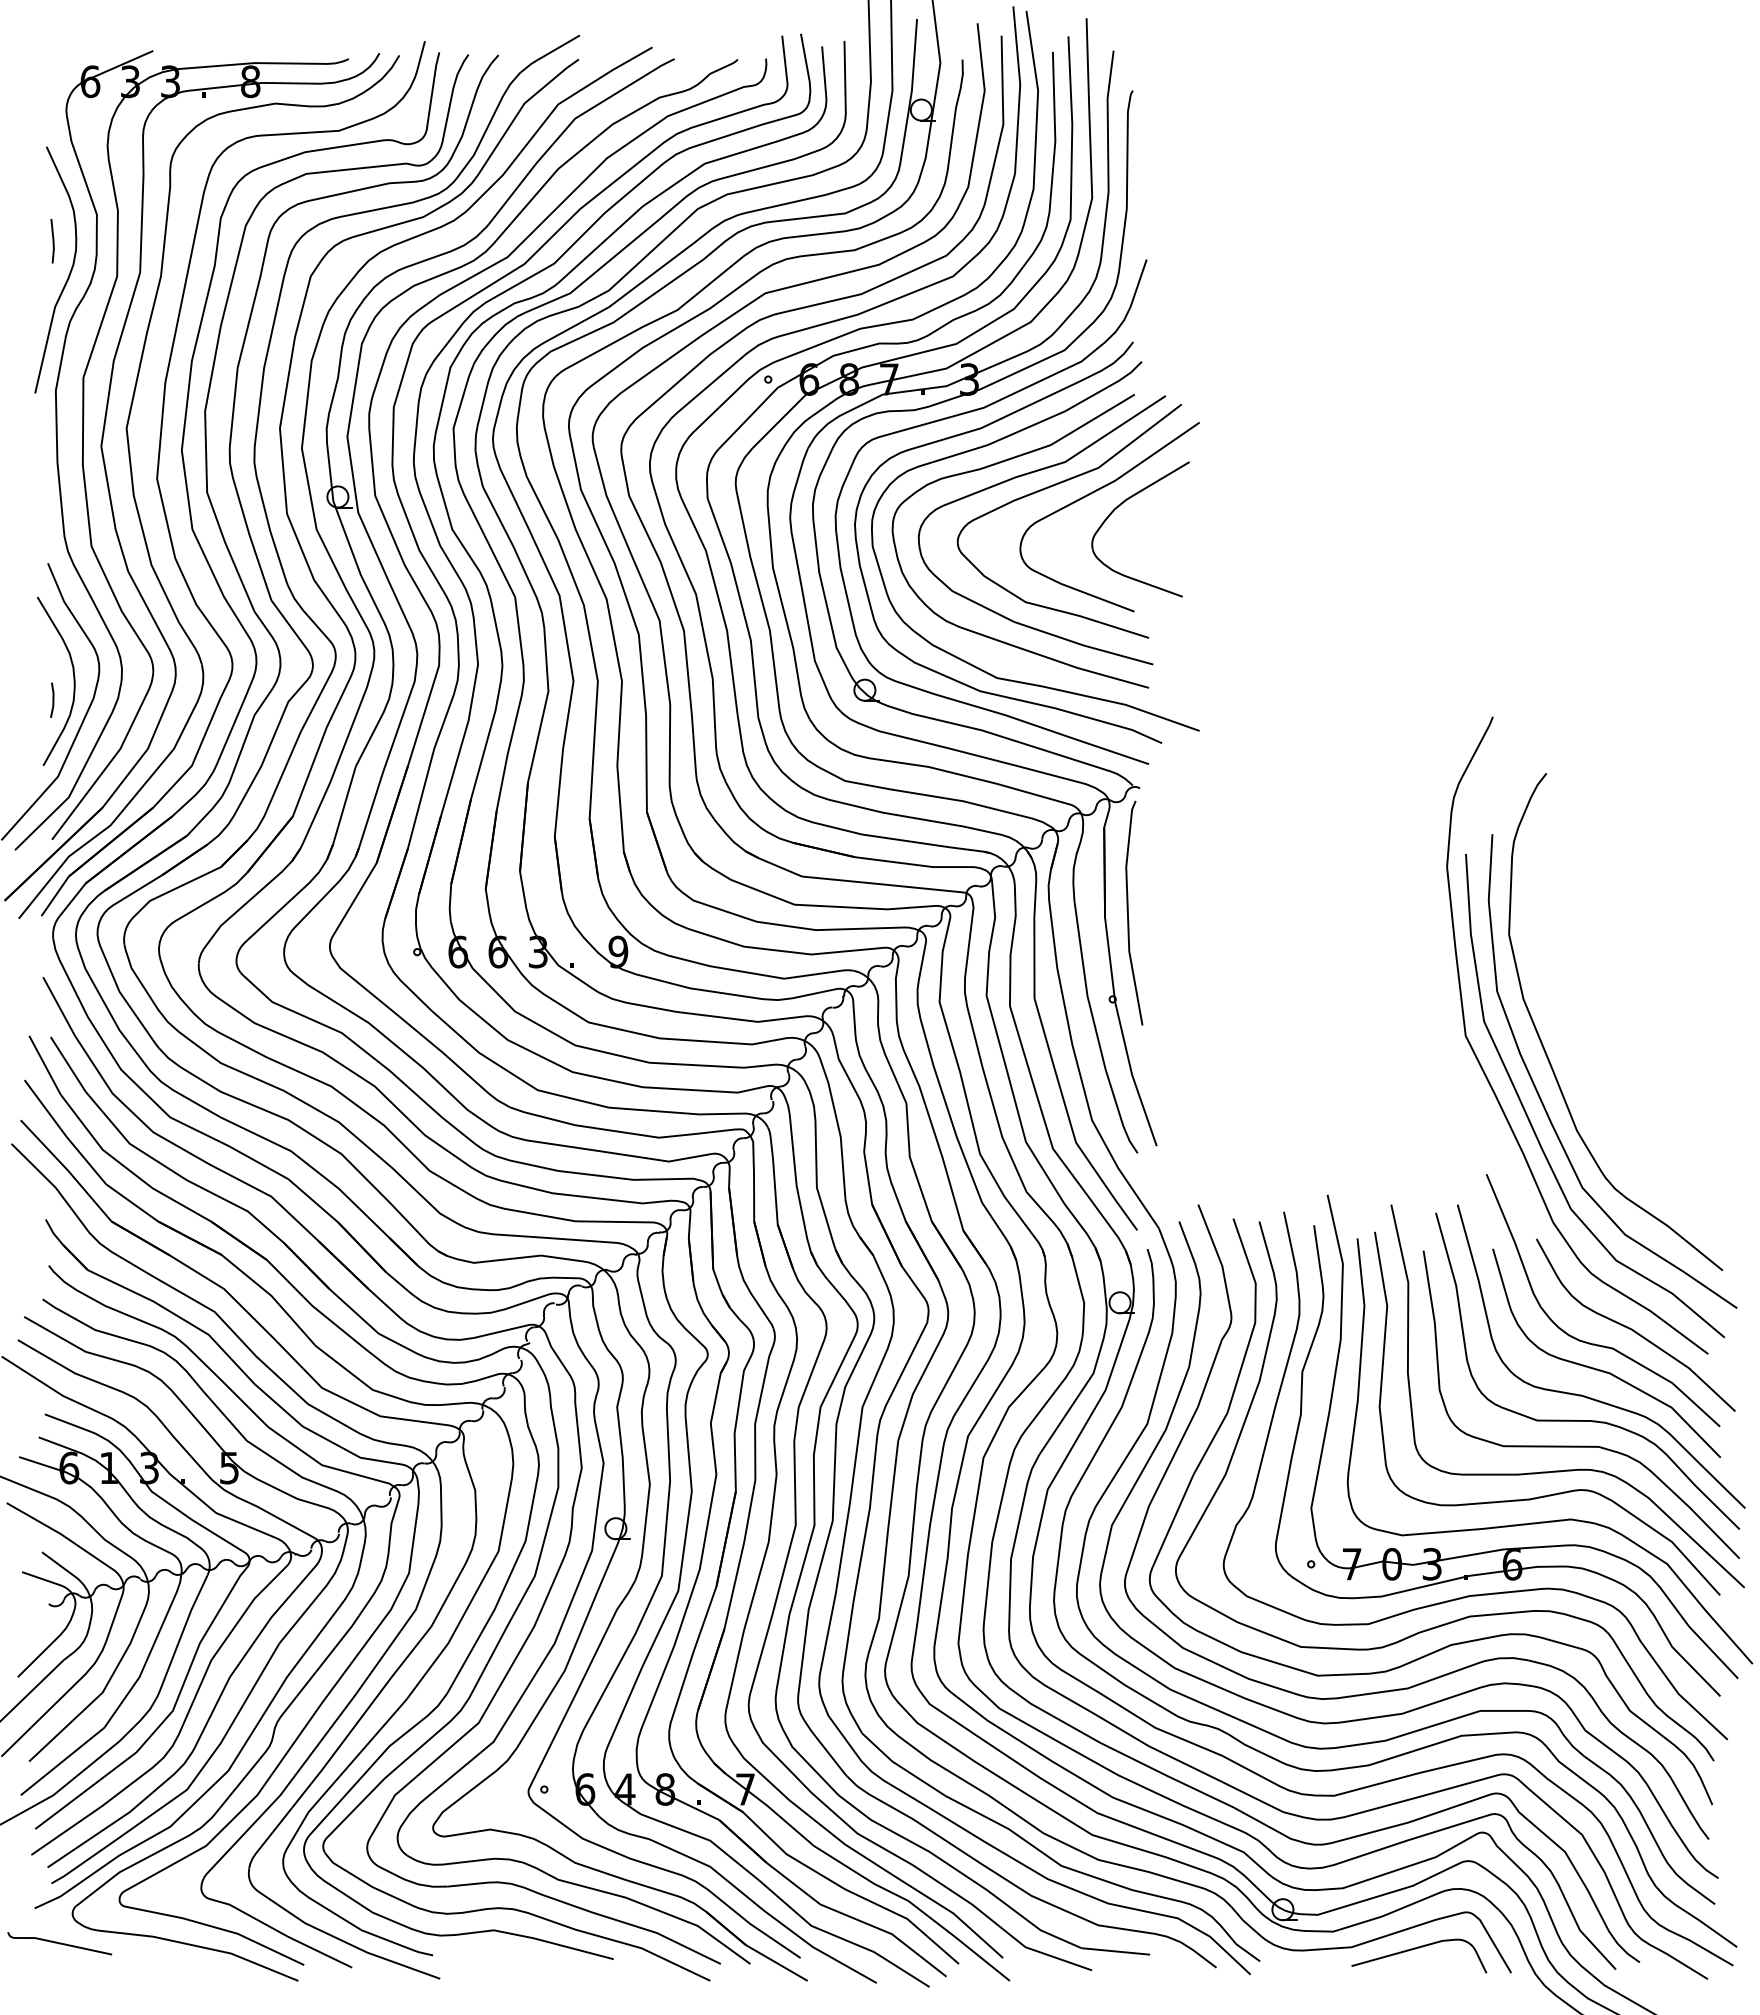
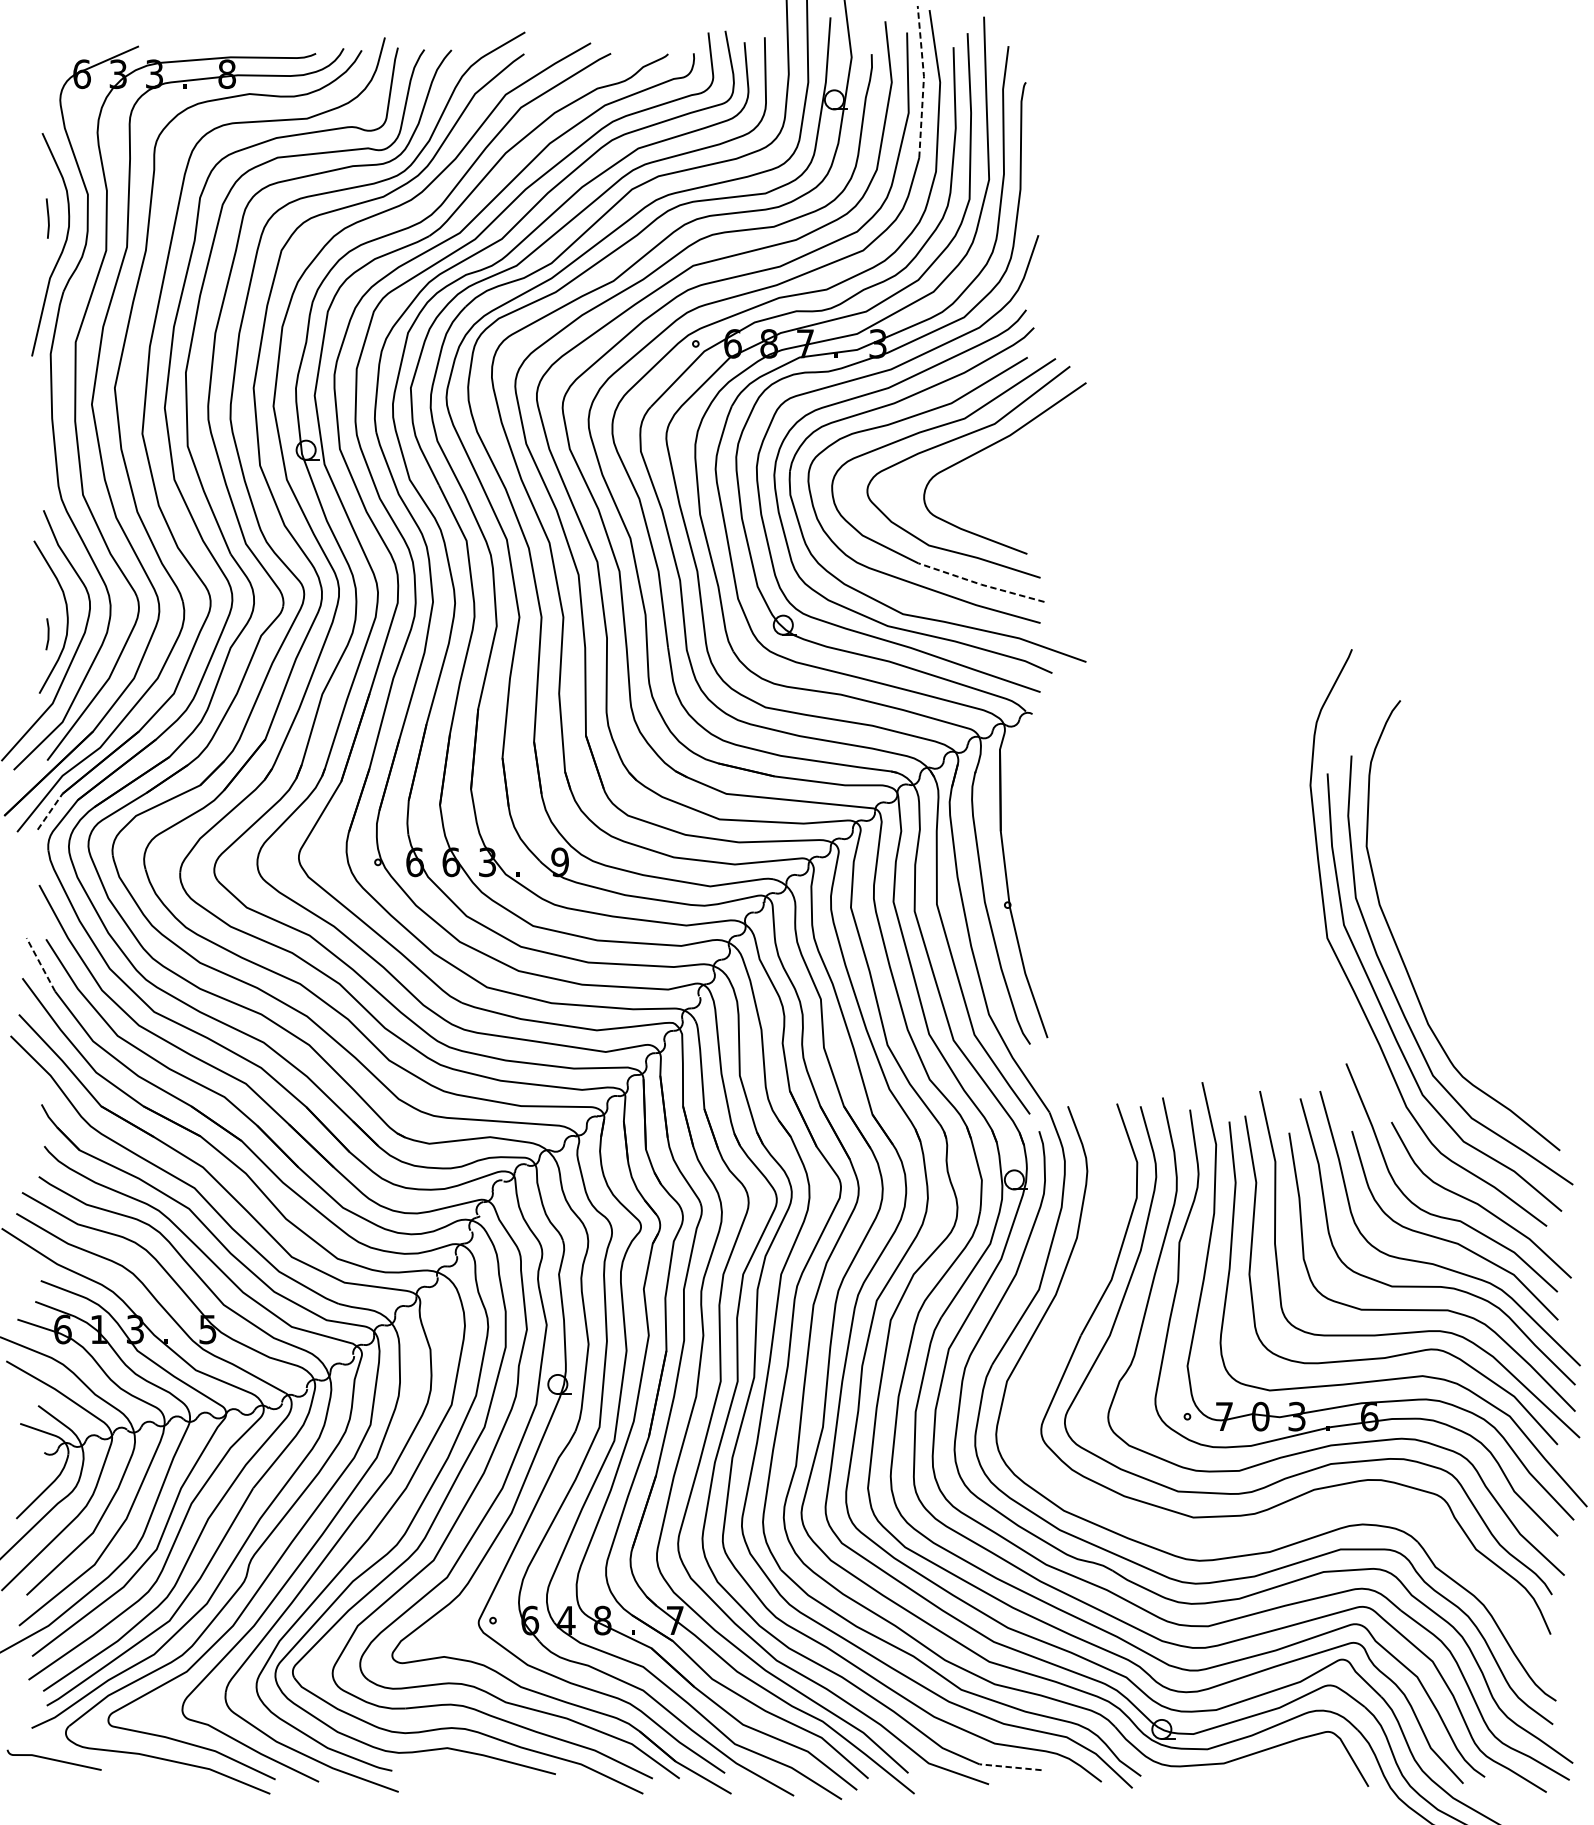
line: (1019, 89) -> (923, 81), solid -> dashed
part: (1122, 504) -> (1016, 457), removed
line: (1083, 645) -> (981, 584), solid -> dashed
line: (55, 895) -> (50, 811), solid -> dashed
line: (1128, 912) -> (1022, 826), removed
line: (44, 1064) -> (40, 964), solid -> dashed
part: (1465, 1666) -> (1327, 1509), removed
curve: (1419, 1948) -> (1285, 1764), removed
line: (1115, 1951) -> (1010, 1767), solid -> dashed

